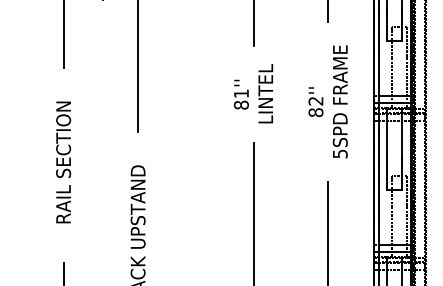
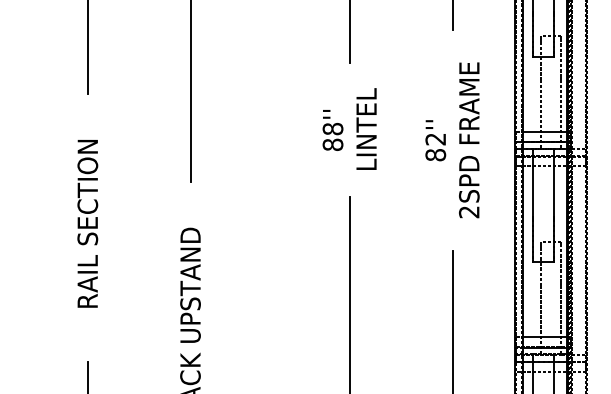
text: (241, 93) -> (333, 128), 81'' -> 88''
text: (339, 153) -> (468, 211), 5SPD -> 2SPD

